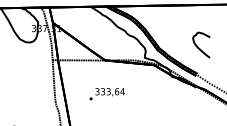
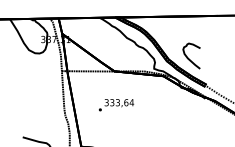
curve: (198, 46) -> (188, 57), moved

